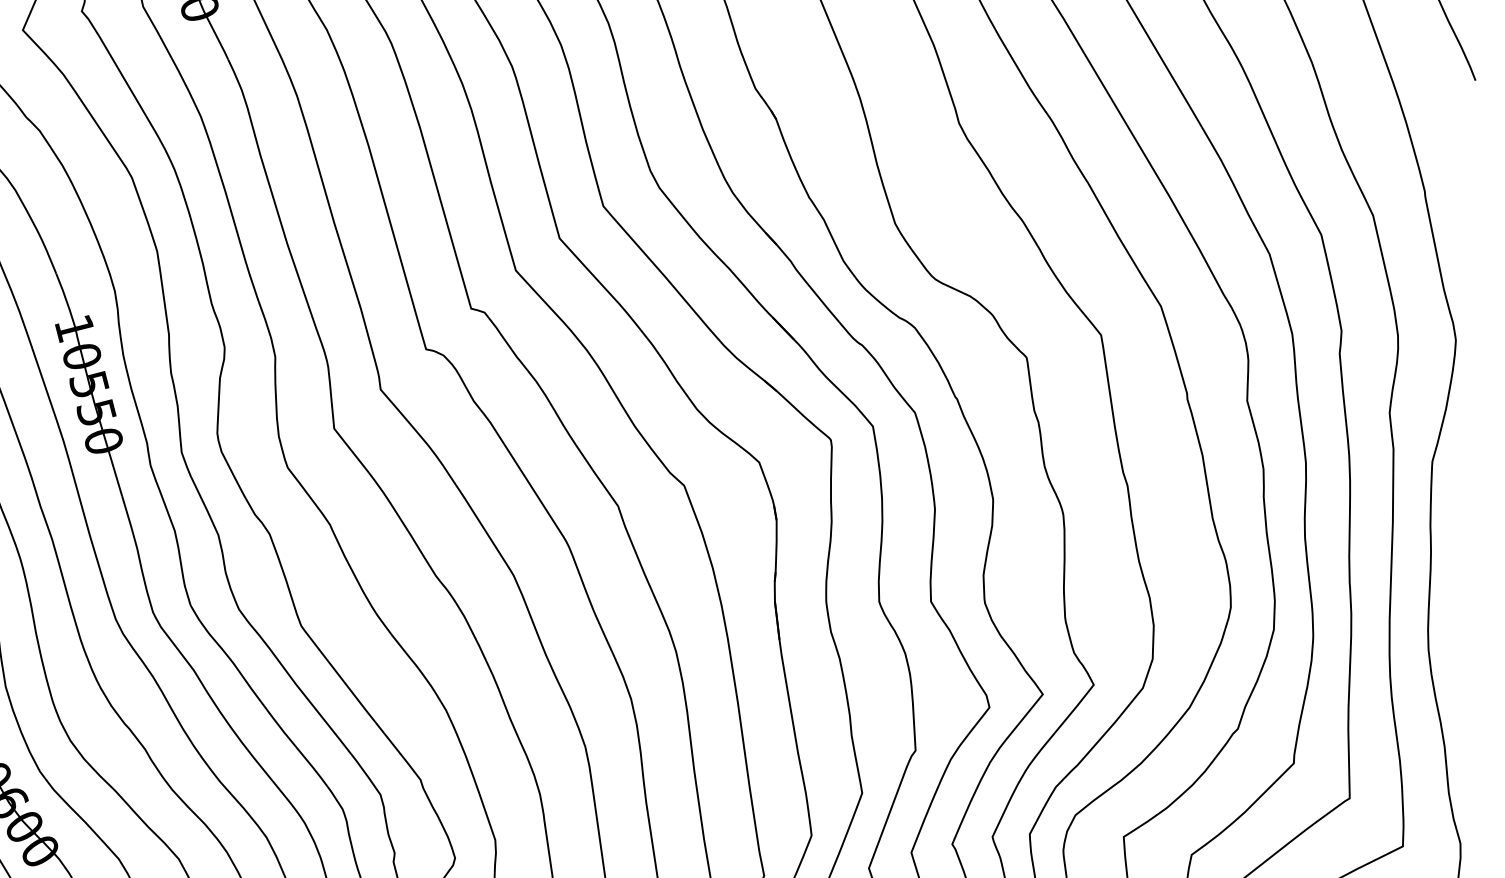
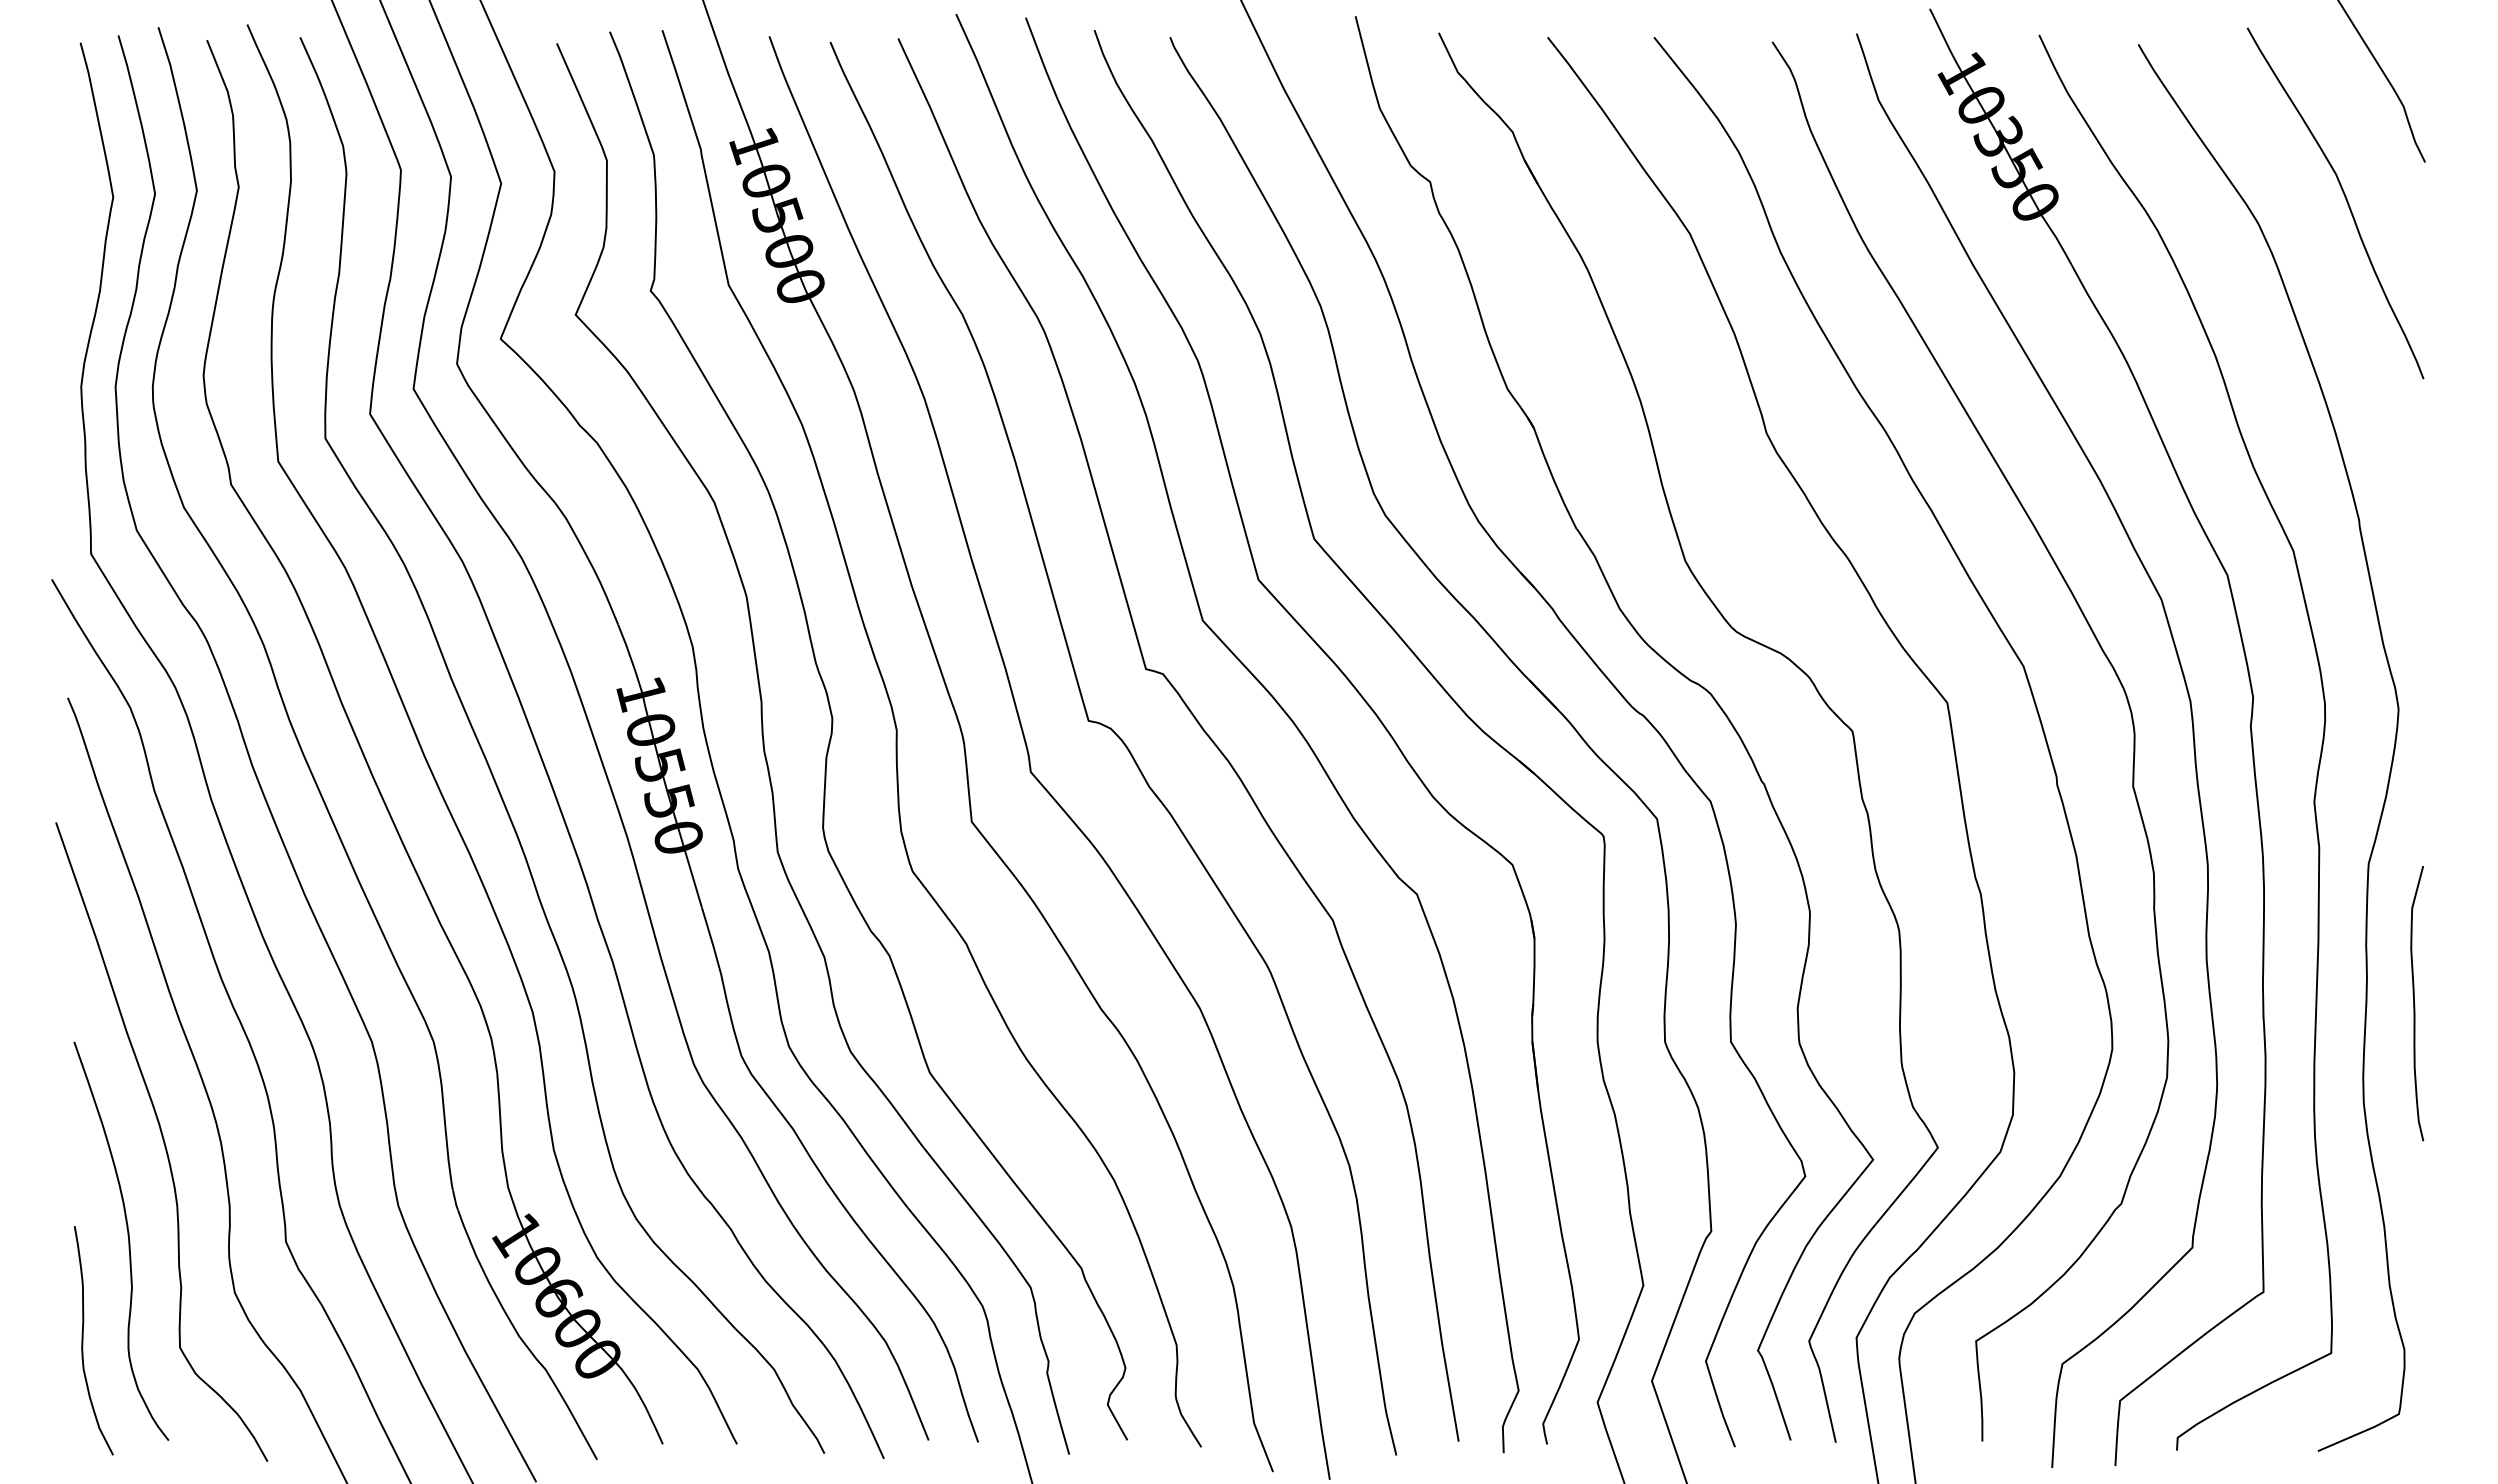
curve: (1469, 572) -> (2415, 1004), added

